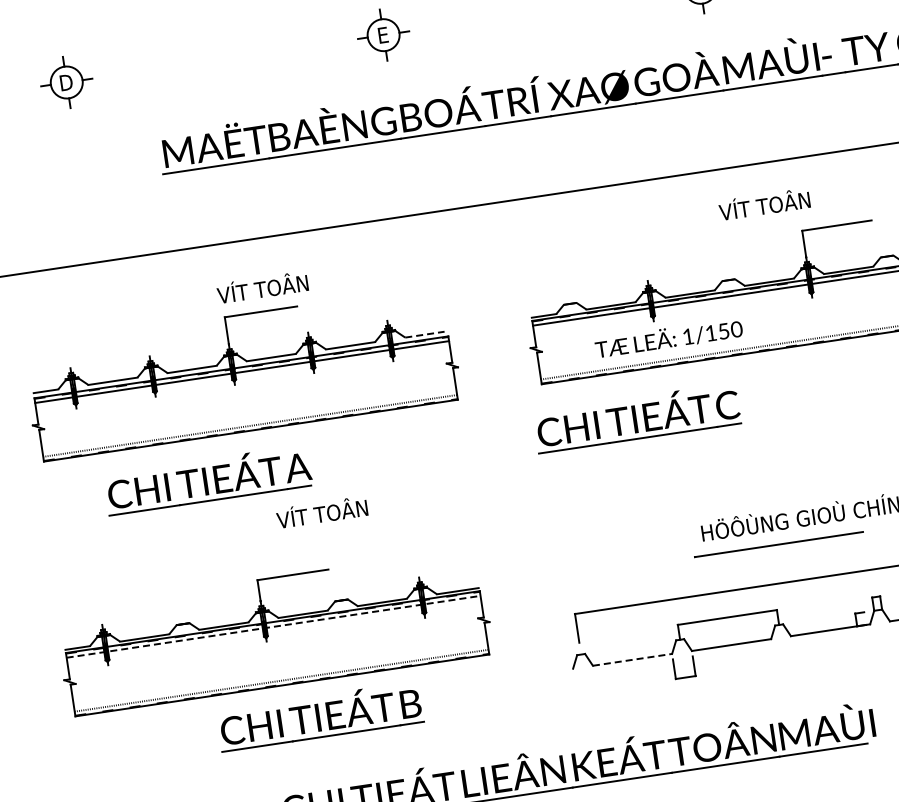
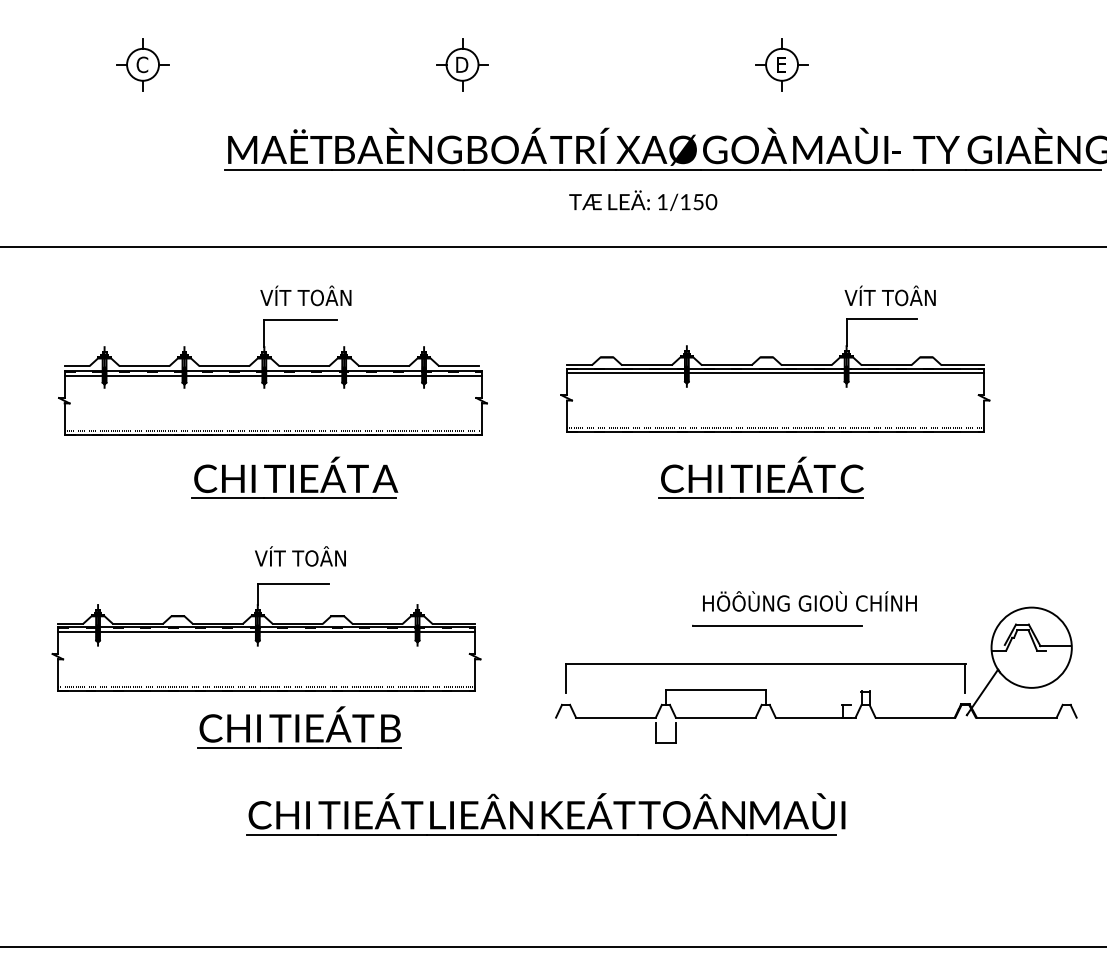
text: (383, 34) -> (462, 64), E -> D
text: (66, 82) -> (142, 64), D -> C
text: (763, 204) -> (889, 295), moved
line: (425, 334) -> (459, 366), dashed -> solid
text: (669, 337) -> (643, 200), moved
part: (636, 417) -> (760, 477), moved
part: (207, 479) -> (294, 477), moved
text: (322, 512) -> (300, 556), moved
line: (273, 627) -> (266, 632), dashed -> solid
line: (632, 659) -> (615, 717), dashed -> solid

